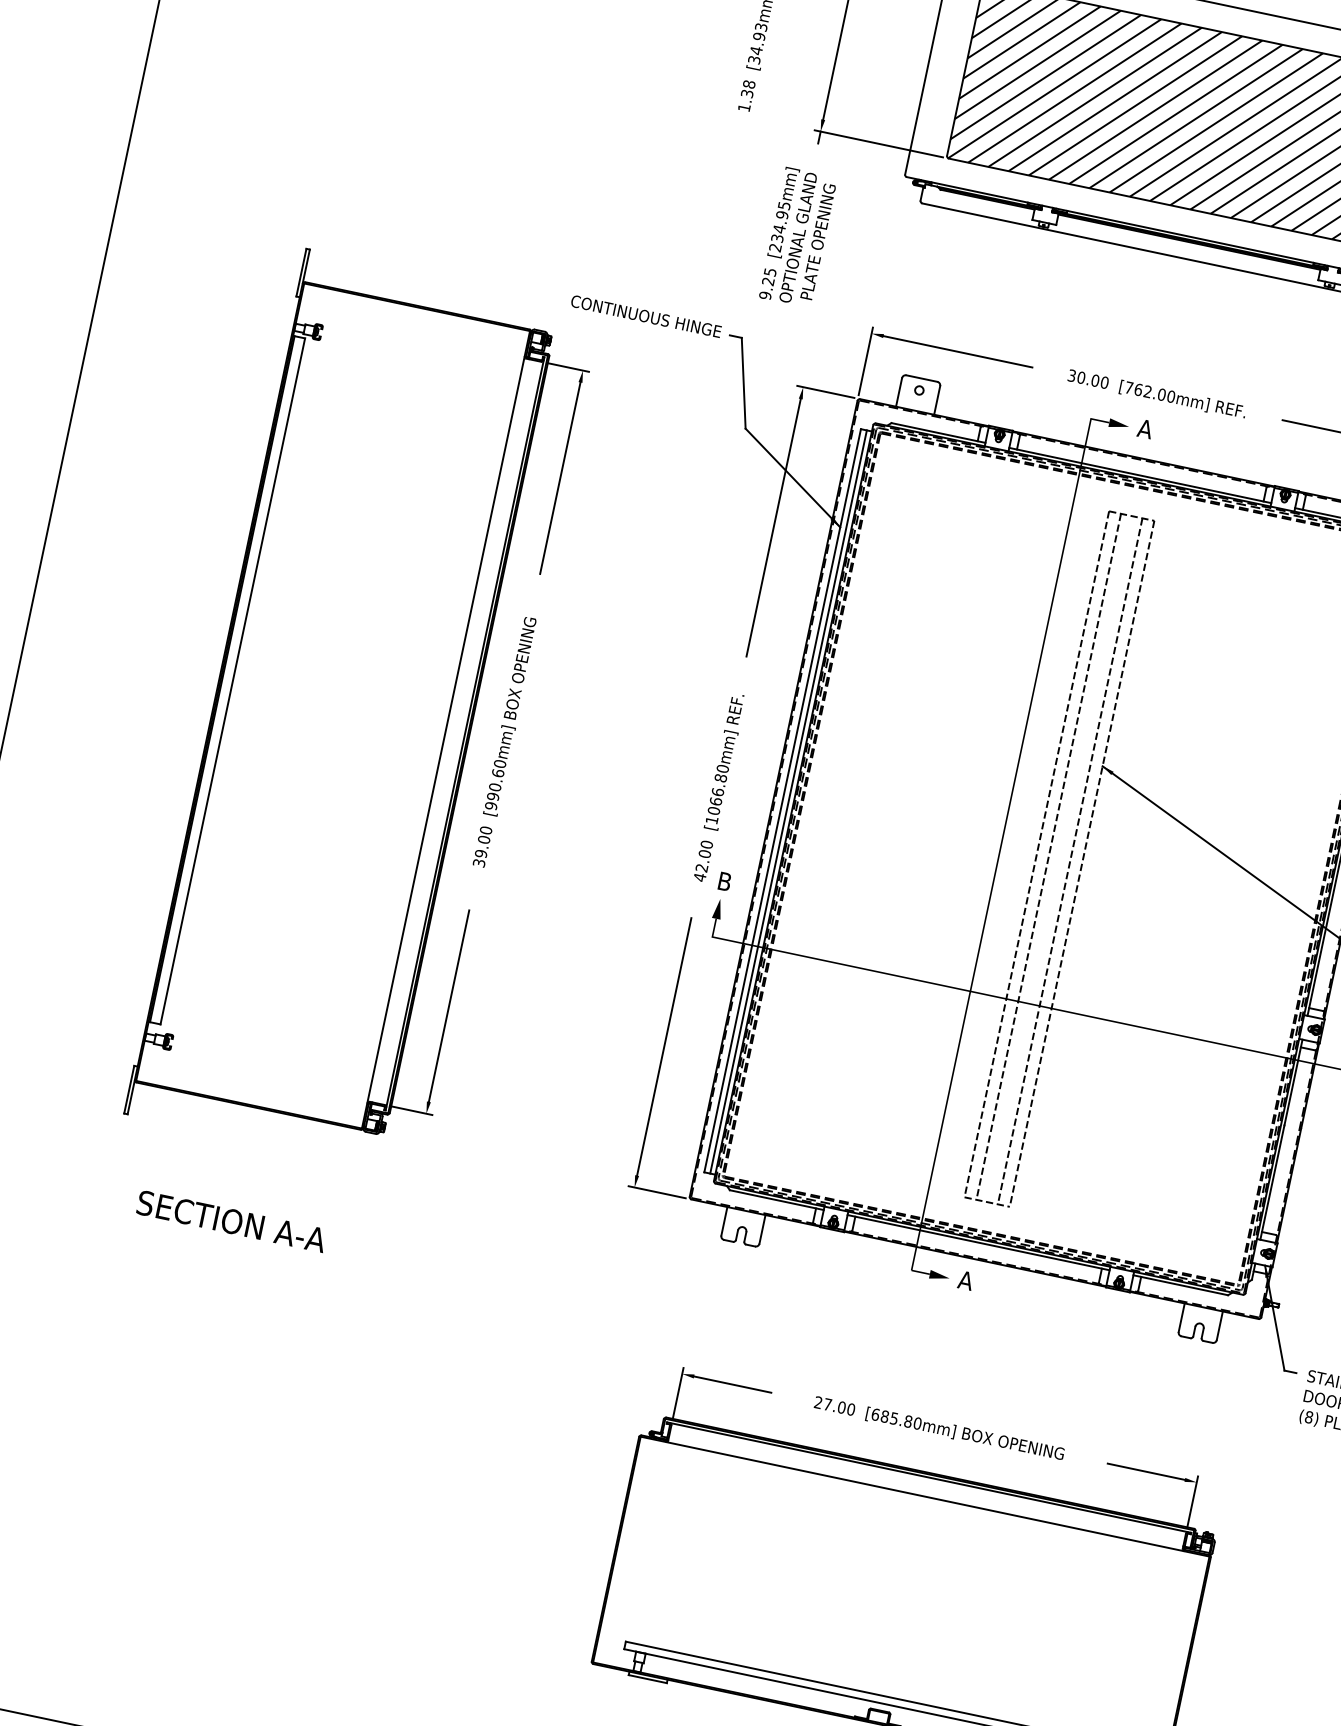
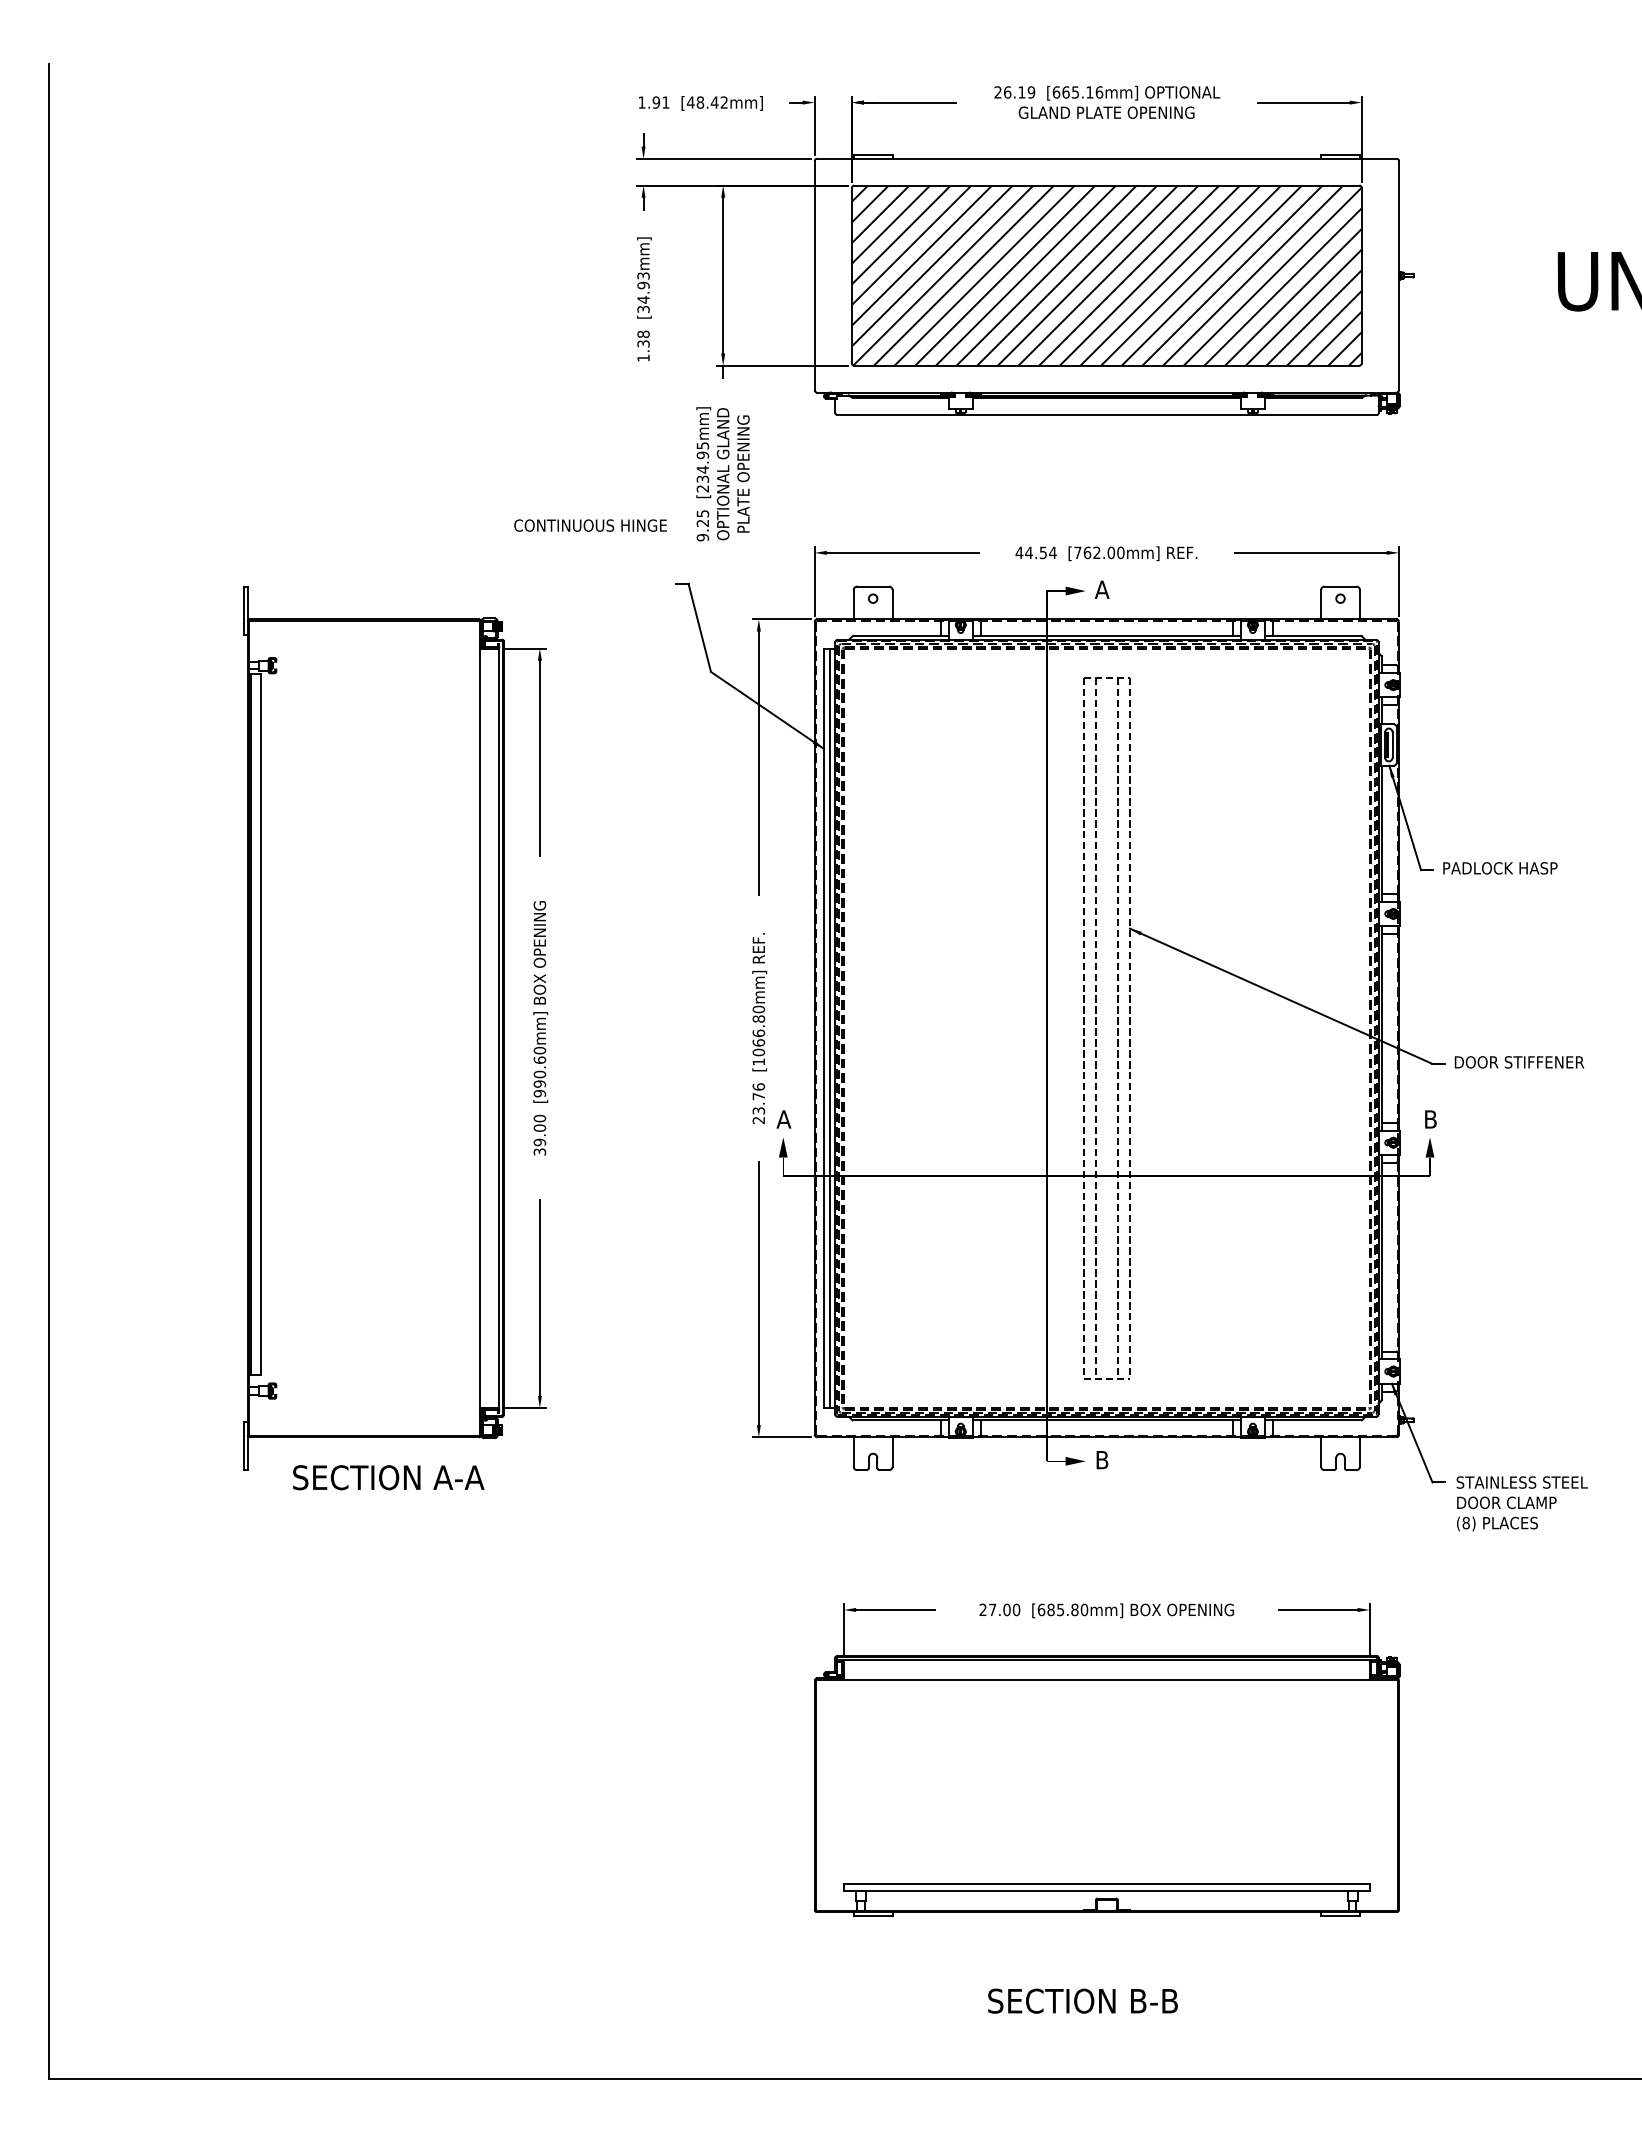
text: (646, 316) -> (590, 525), moved
text: (1087, 378) -> (1035, 552), 30.00 -> 44.54
text: (703, 860) -> (758, 1103), 42.00 -> 23.76
text: (724, 881) -> (783, 1119), B -> A
text: (231, 1221) -> (388, 1477), moved
text: (965, 1280) -> (1101, 1460), A -> B

